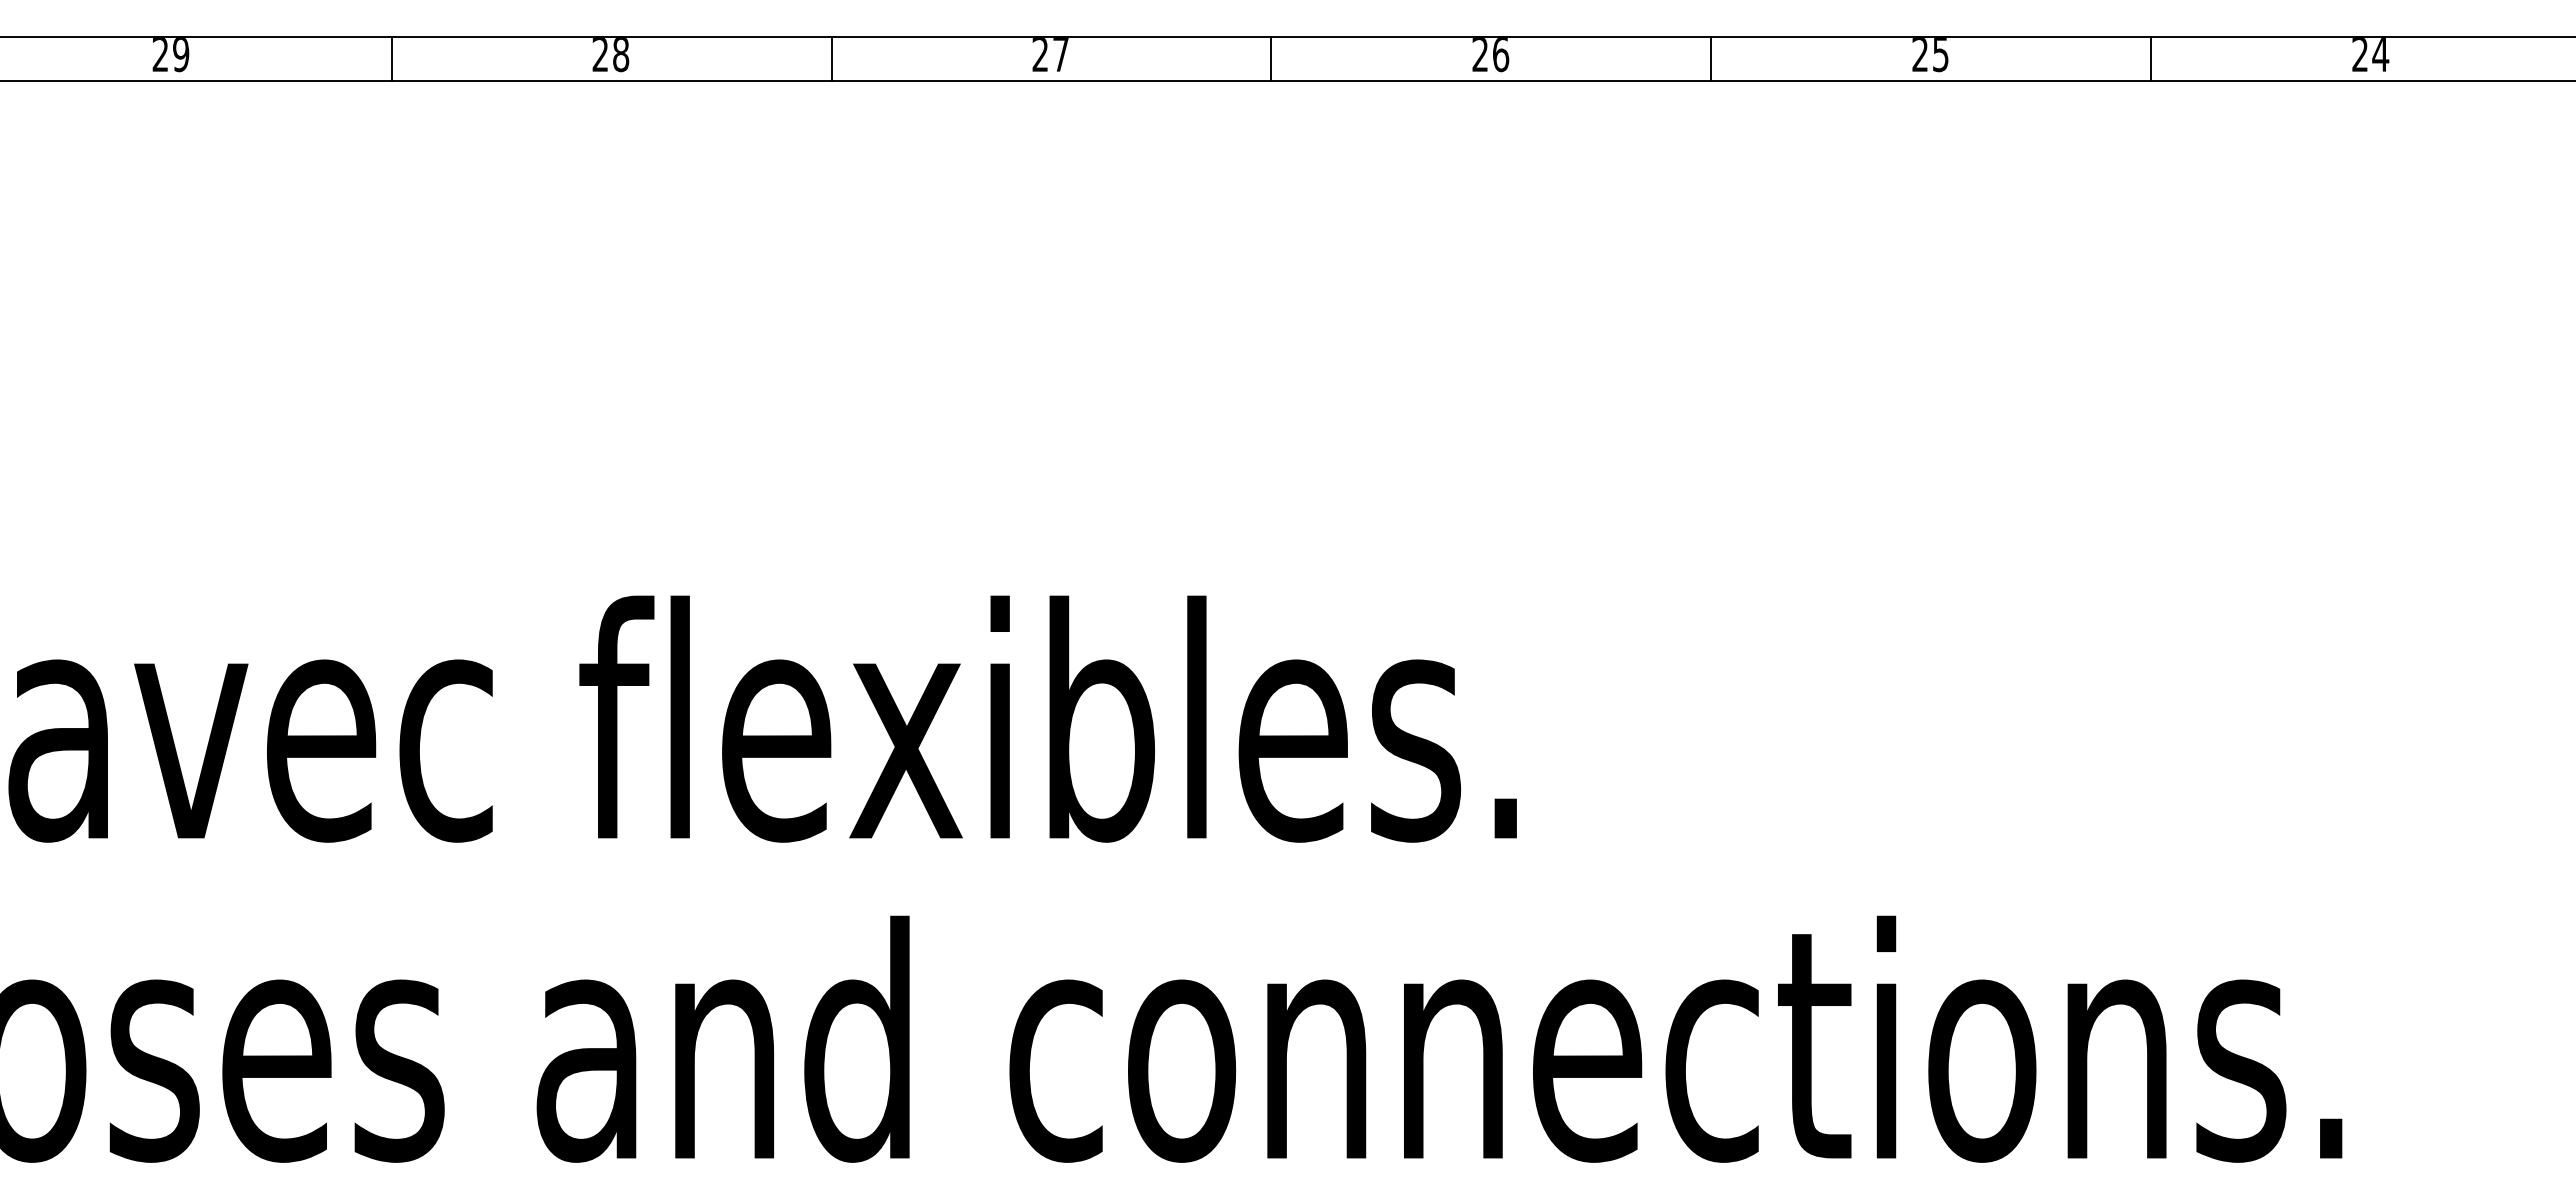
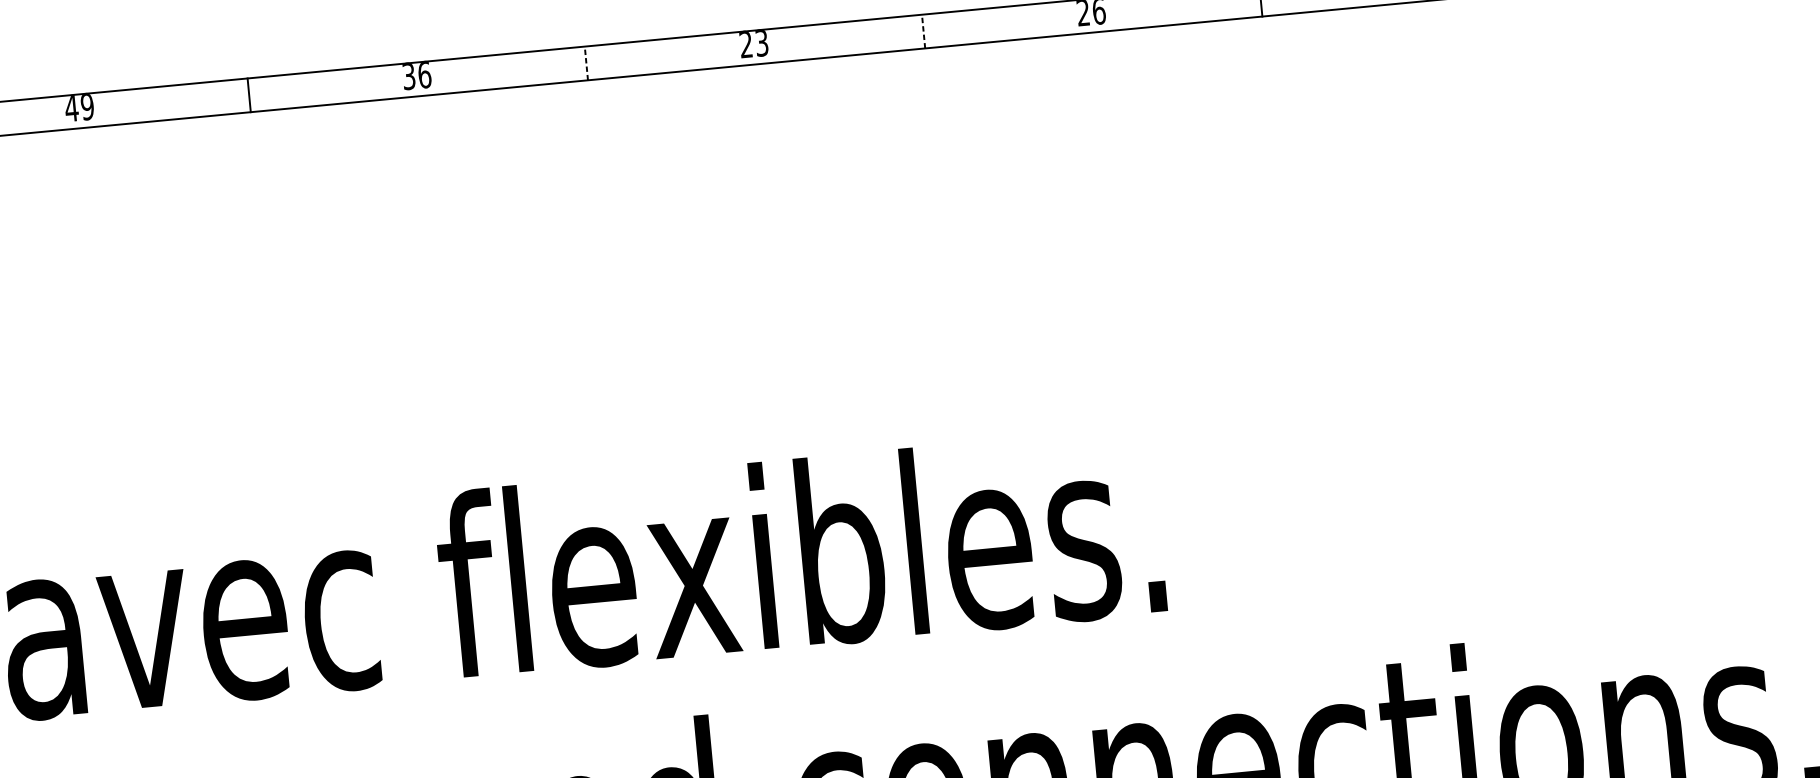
text: (160, 54) -> (71, 108), 29 -> 49
text: (610, 55) -> (416, 76), 28 -> 36
text: (1060, 55) -> (761, 44), 27 -> 23
line: (831, 59) -> (586, 63), solid -> dashed
line: (1271, 59) -> (923, 31), solid -> dashed

